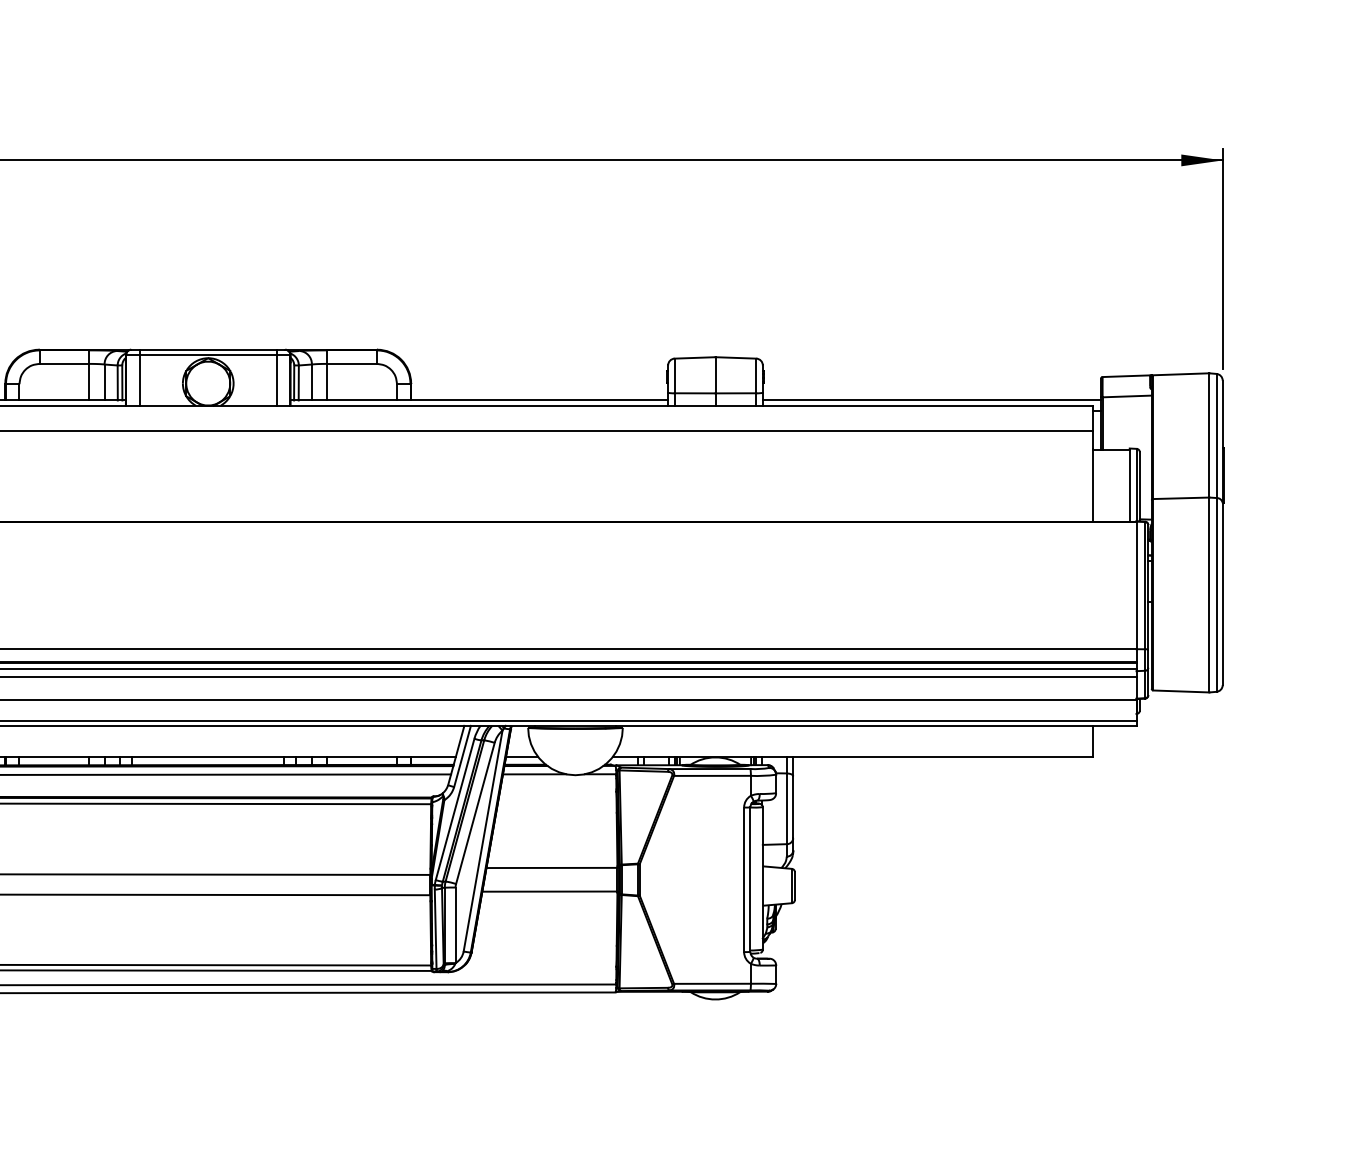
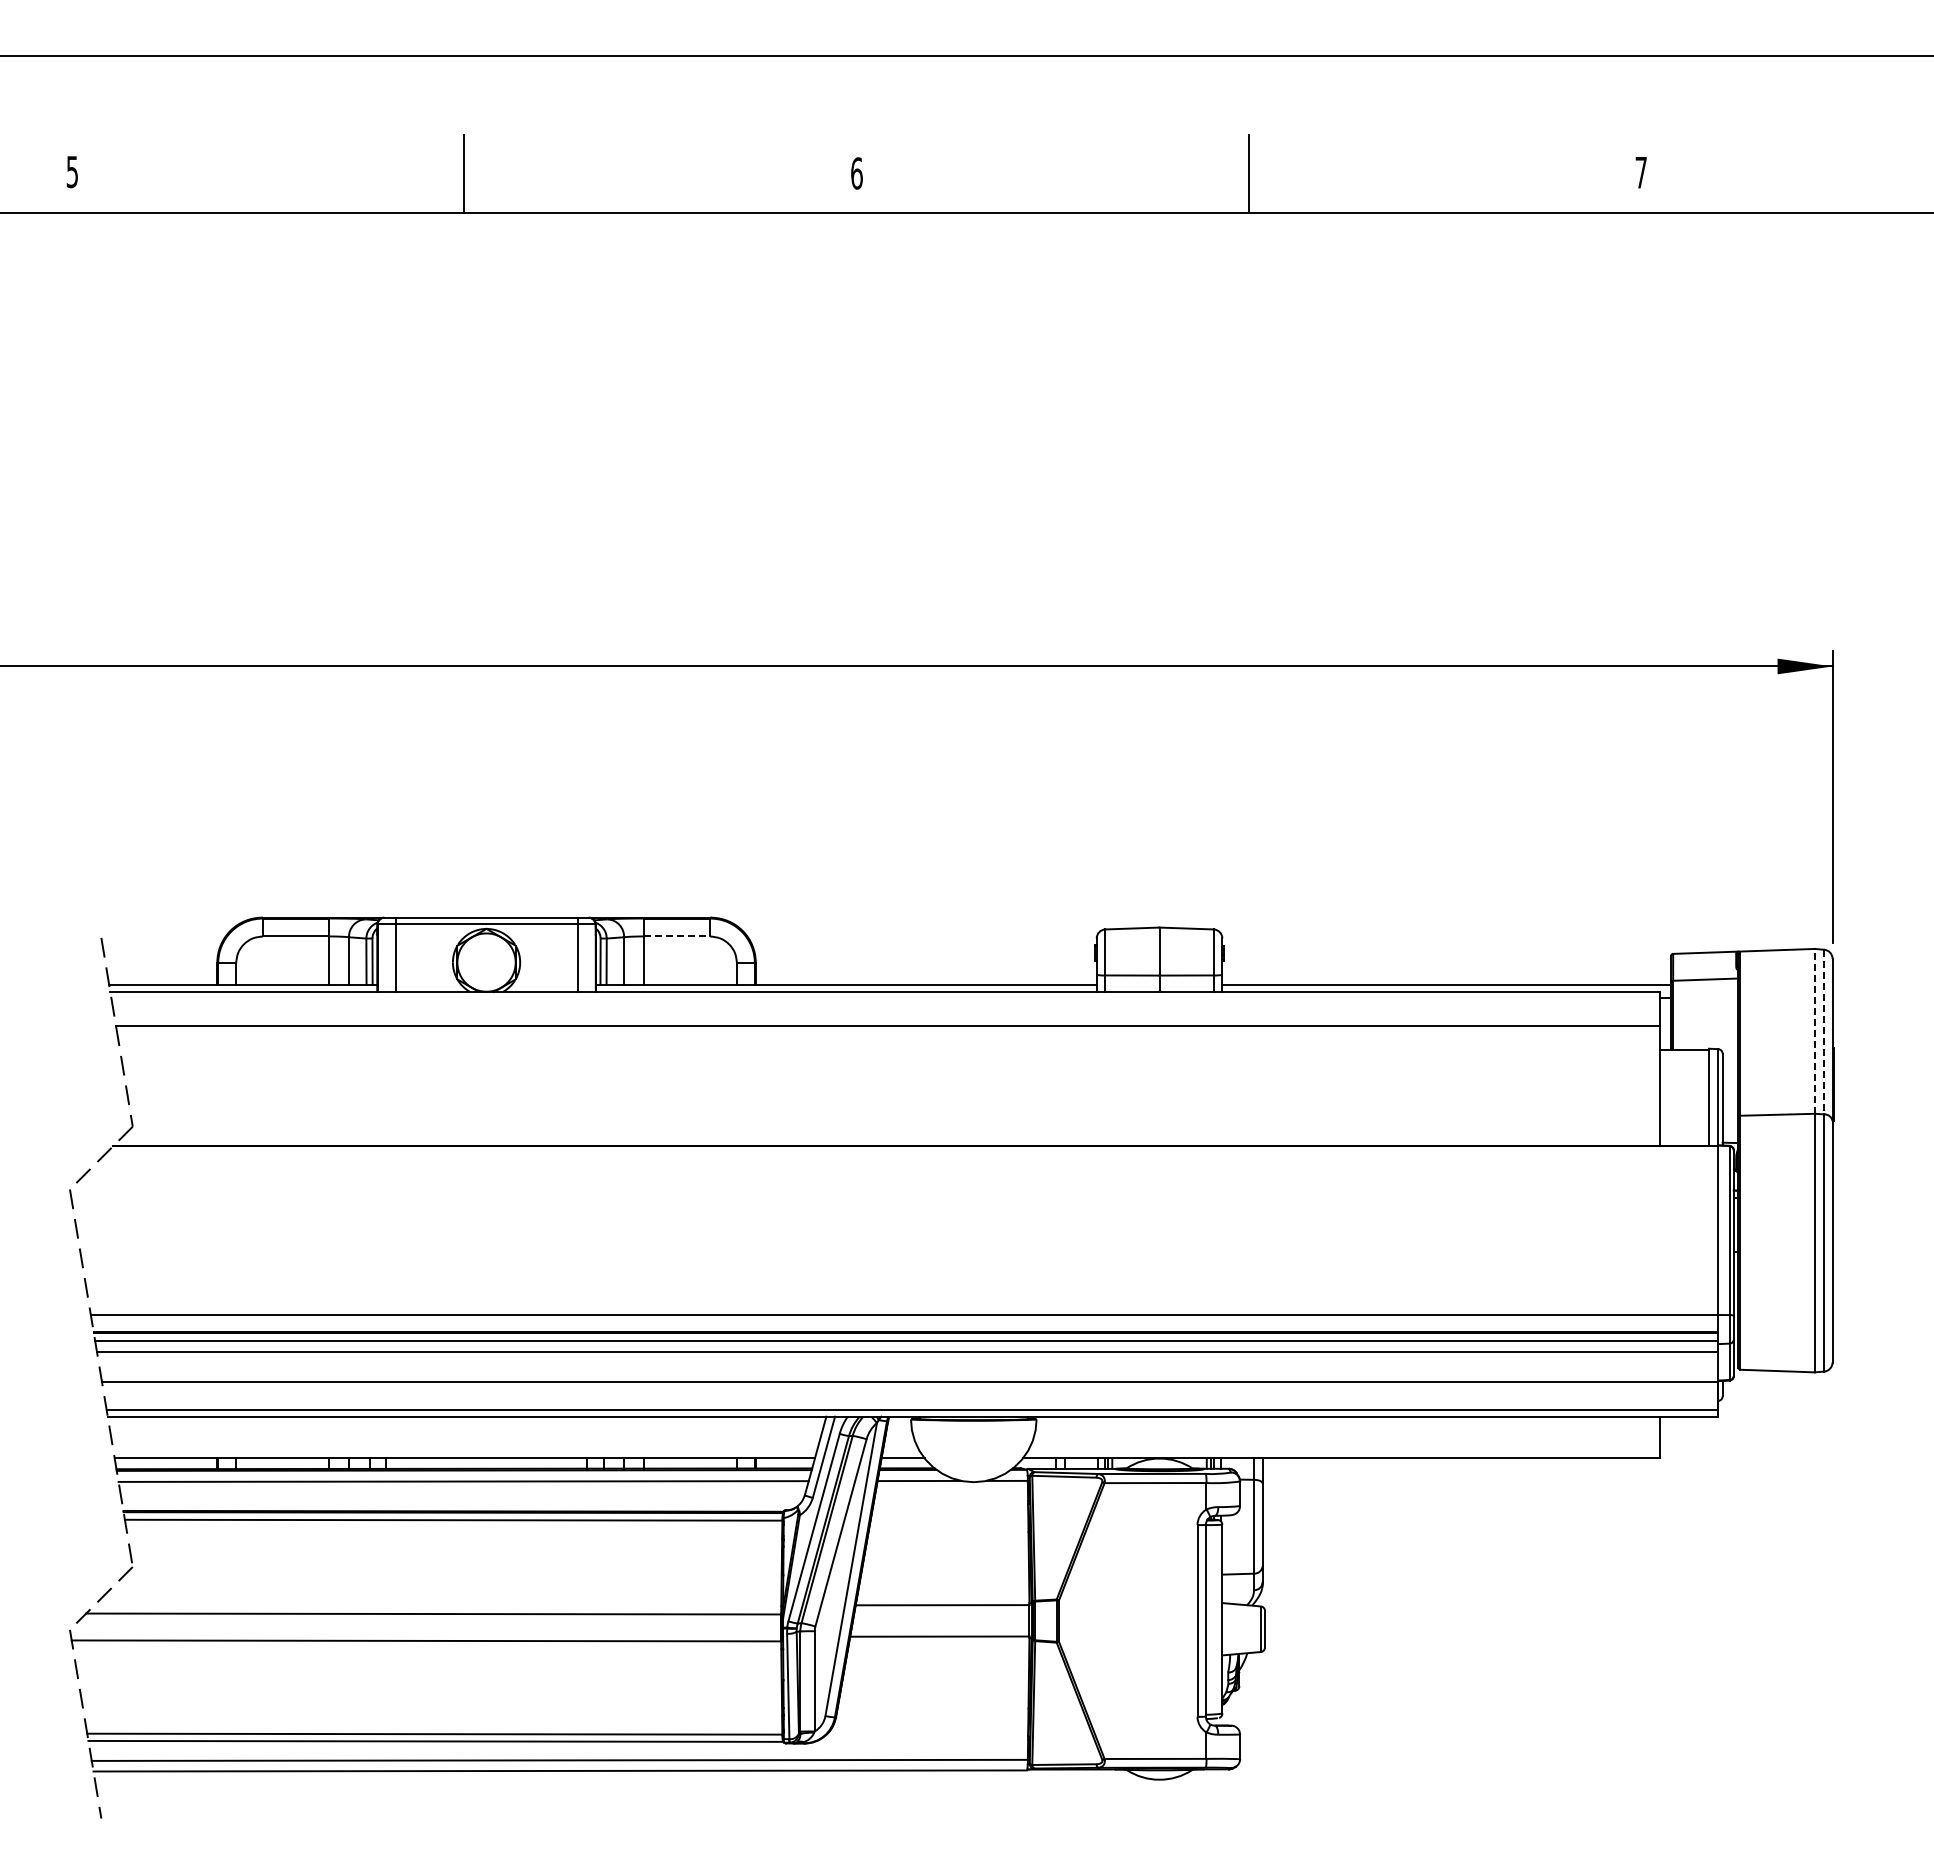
line: (352, 363) -> (677, 936), solid -> dashed
line: (1209, 434) -> (1814, 1030), solid -> dashed
line: (1216, 436) -> (1824, 1032), solid -> dashed

